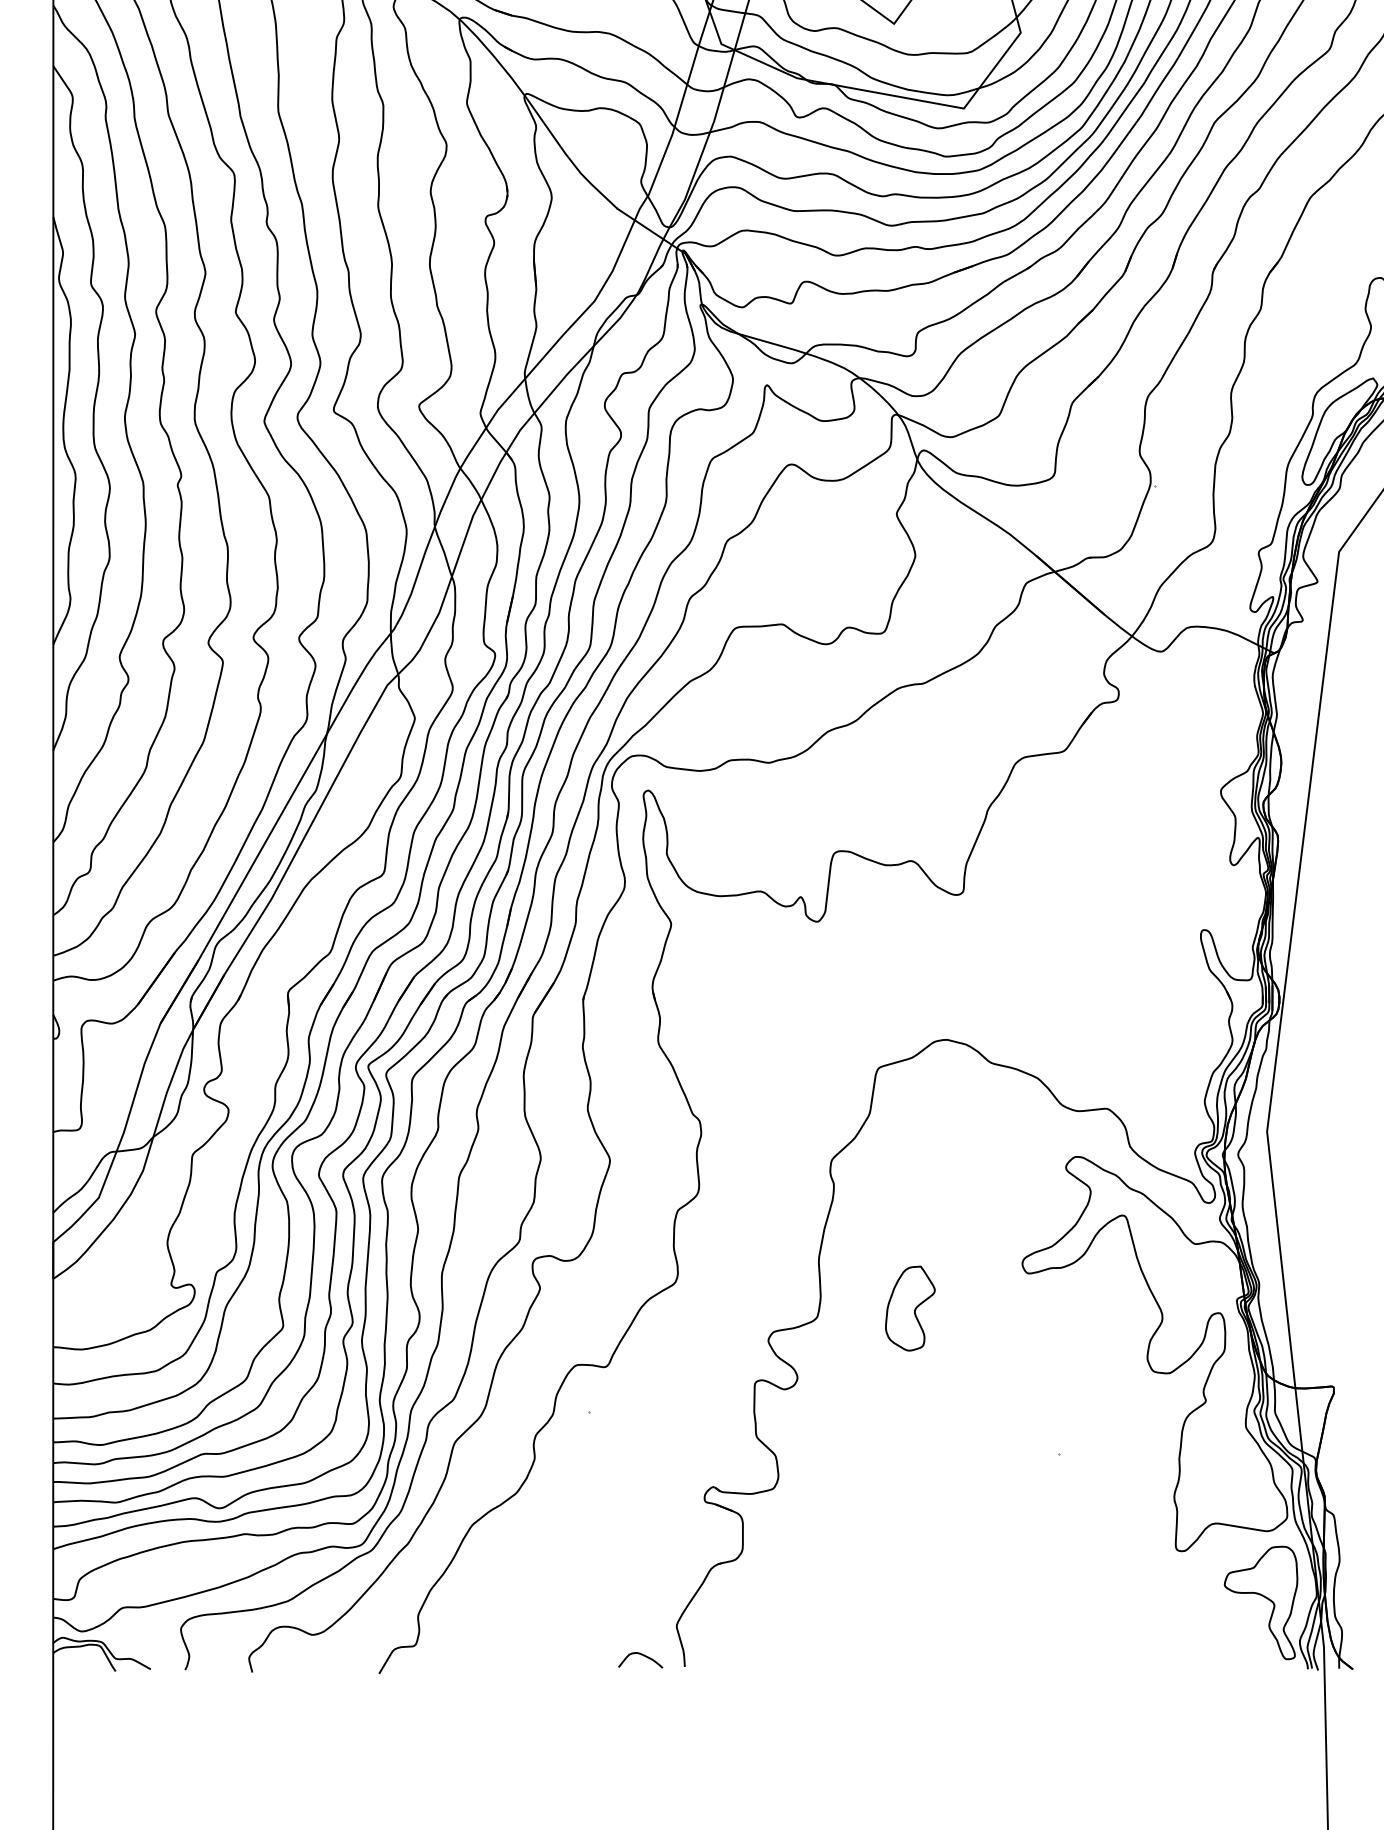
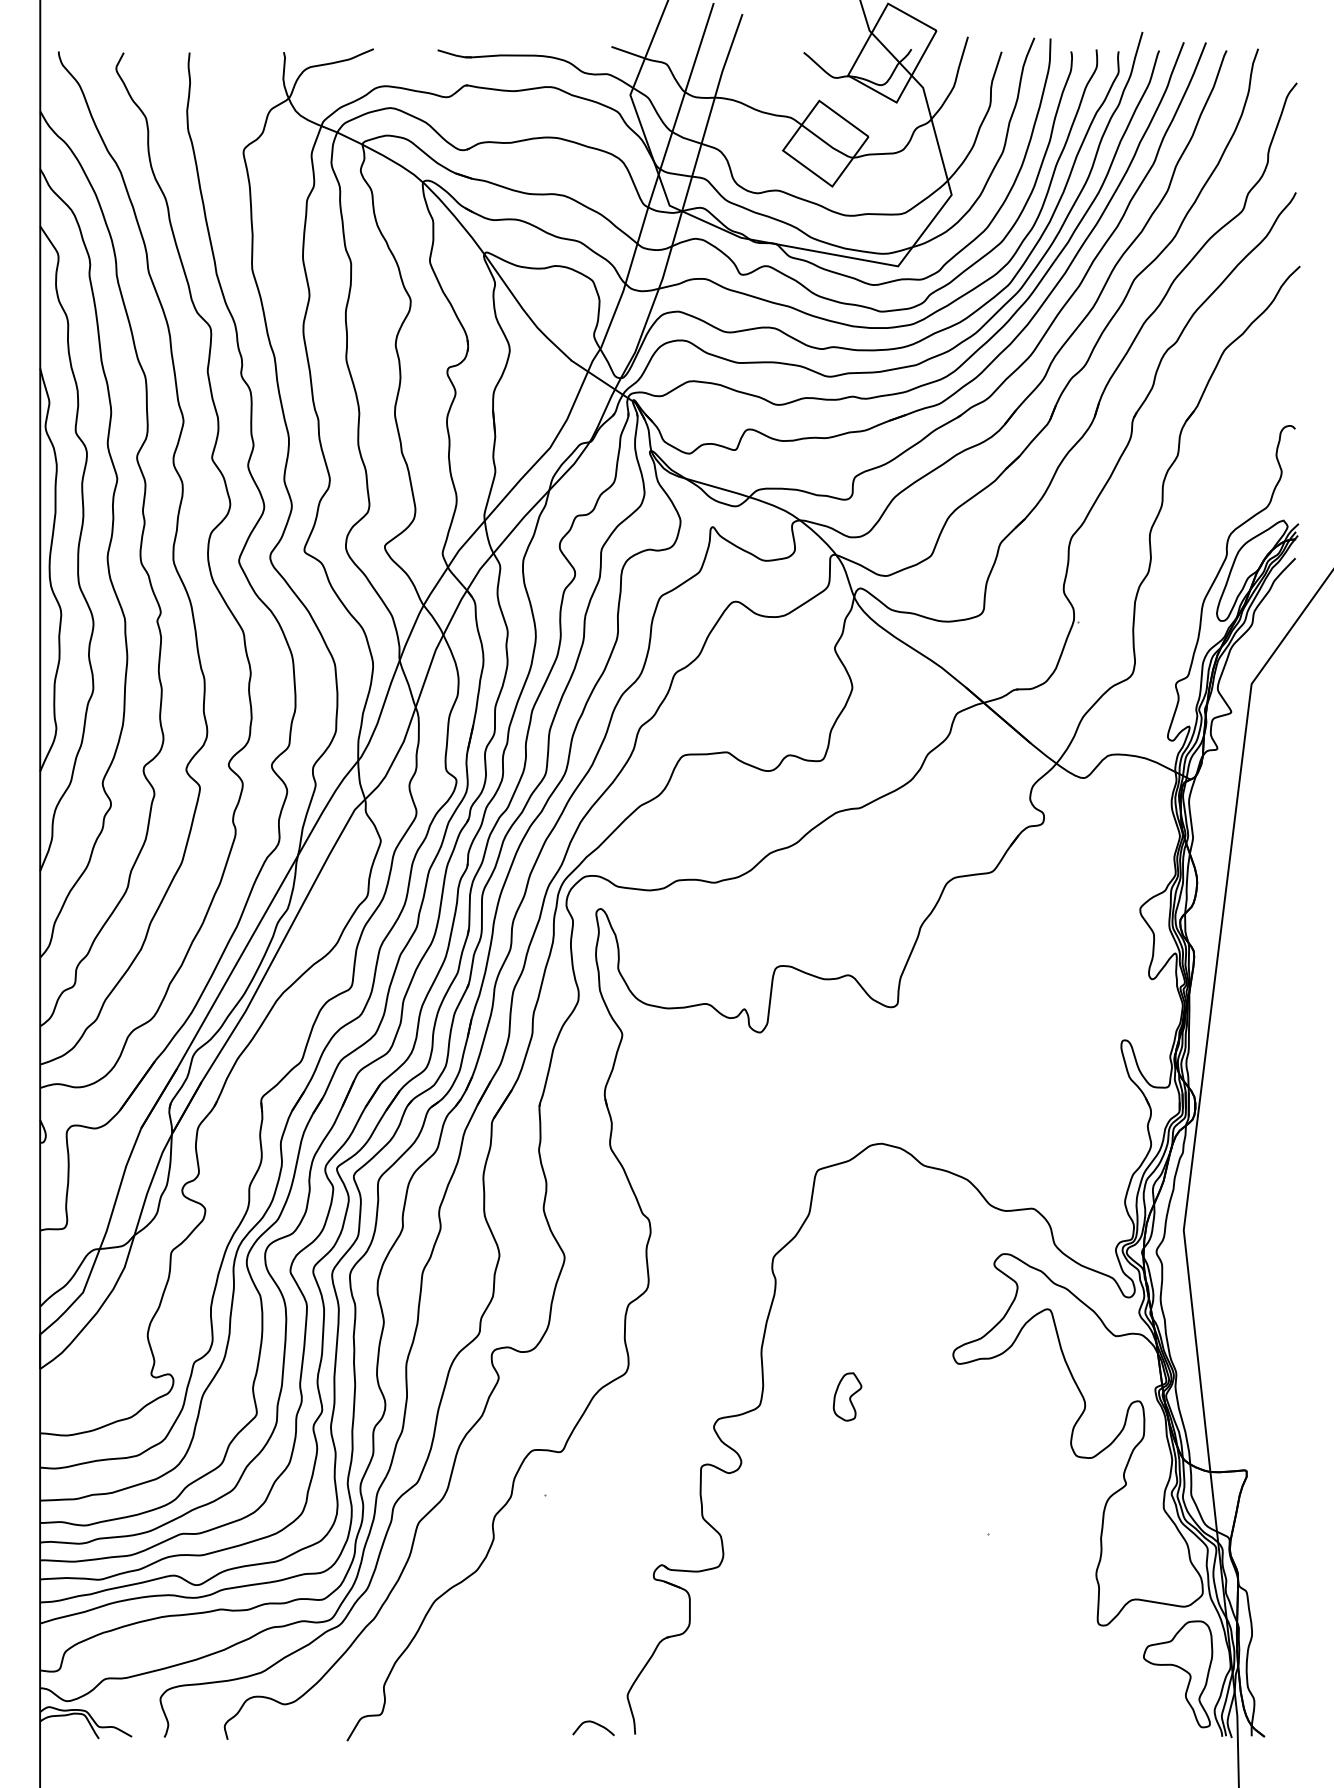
part: (910, 1308) -> (847, 1396), size x0.6

